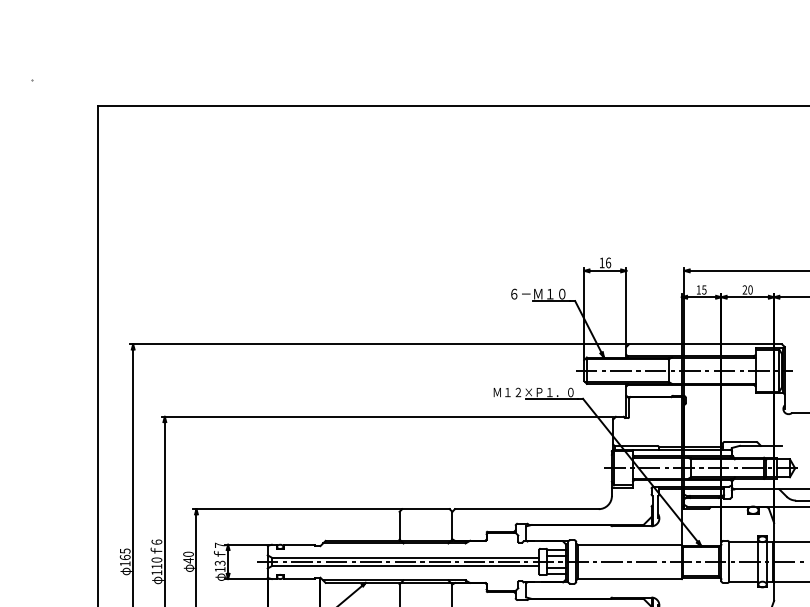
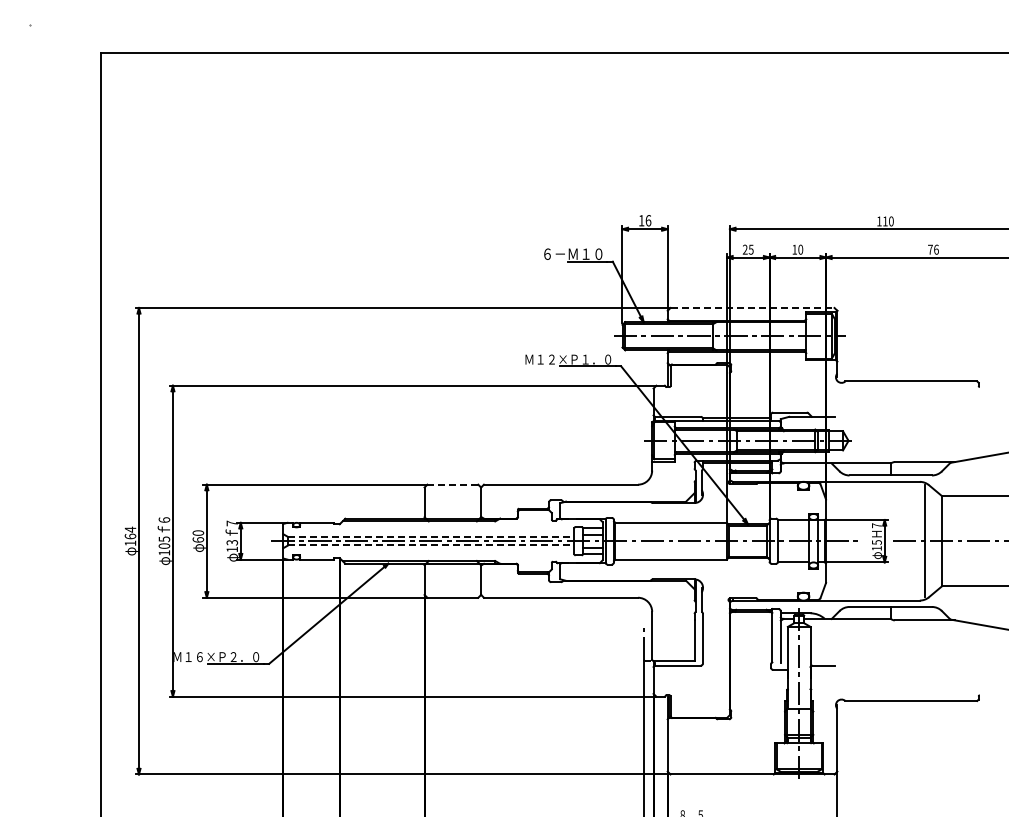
text: (698, 289) -> (744, 249), 15 -> 25
text: (744, 289) -> (794, 249), 20 -> 10
line: (705, 343) -> (752, 307), solid -> dashed
line: (426, 508) -> (453, 484), solid -> dashed
text: (125, 550) -> (130, 529), 165 -> 164
line: (406, 557) -> (431, 536), solid -> dashed
text: (188, 561) -> (198, 540), 40 -> 60
text: (156, 563) -> (164, 542), 110 -> 105
line: (406, 565) -> (431, 545), solid -> dashed

